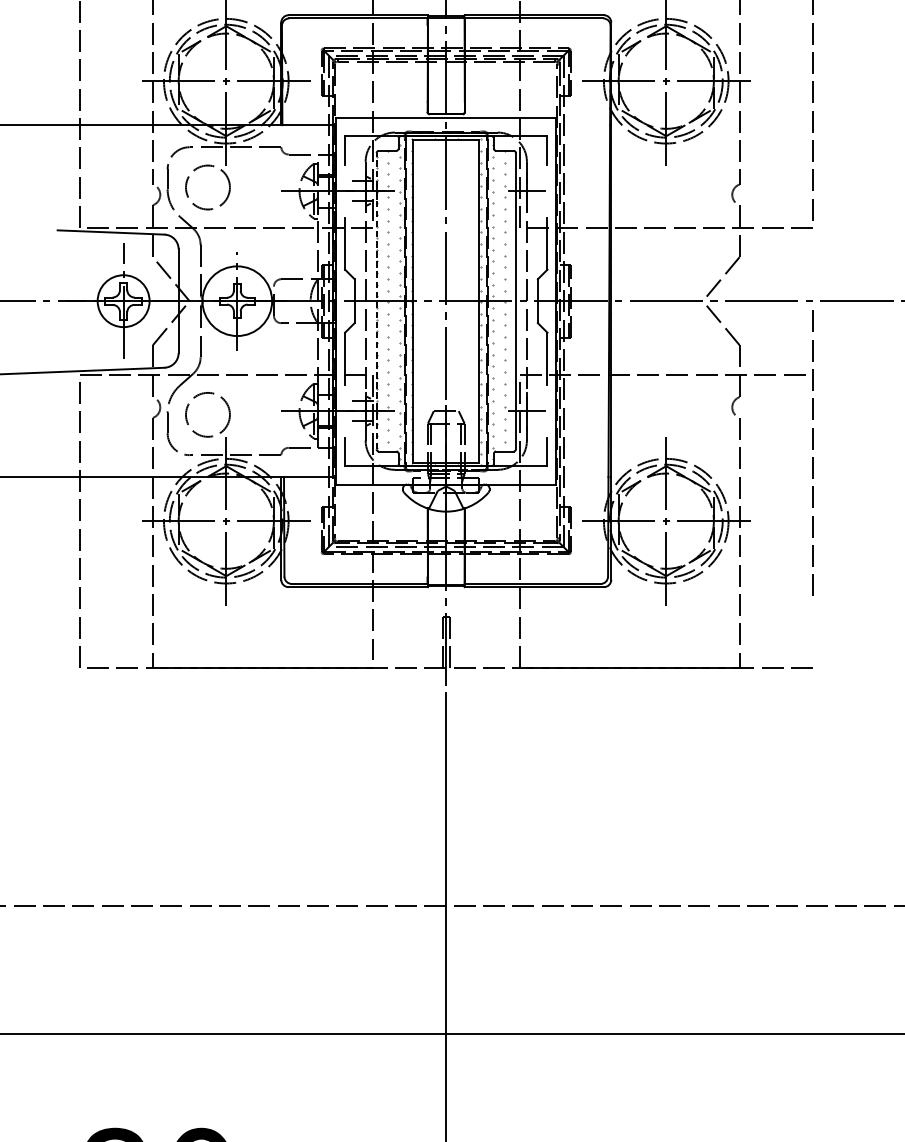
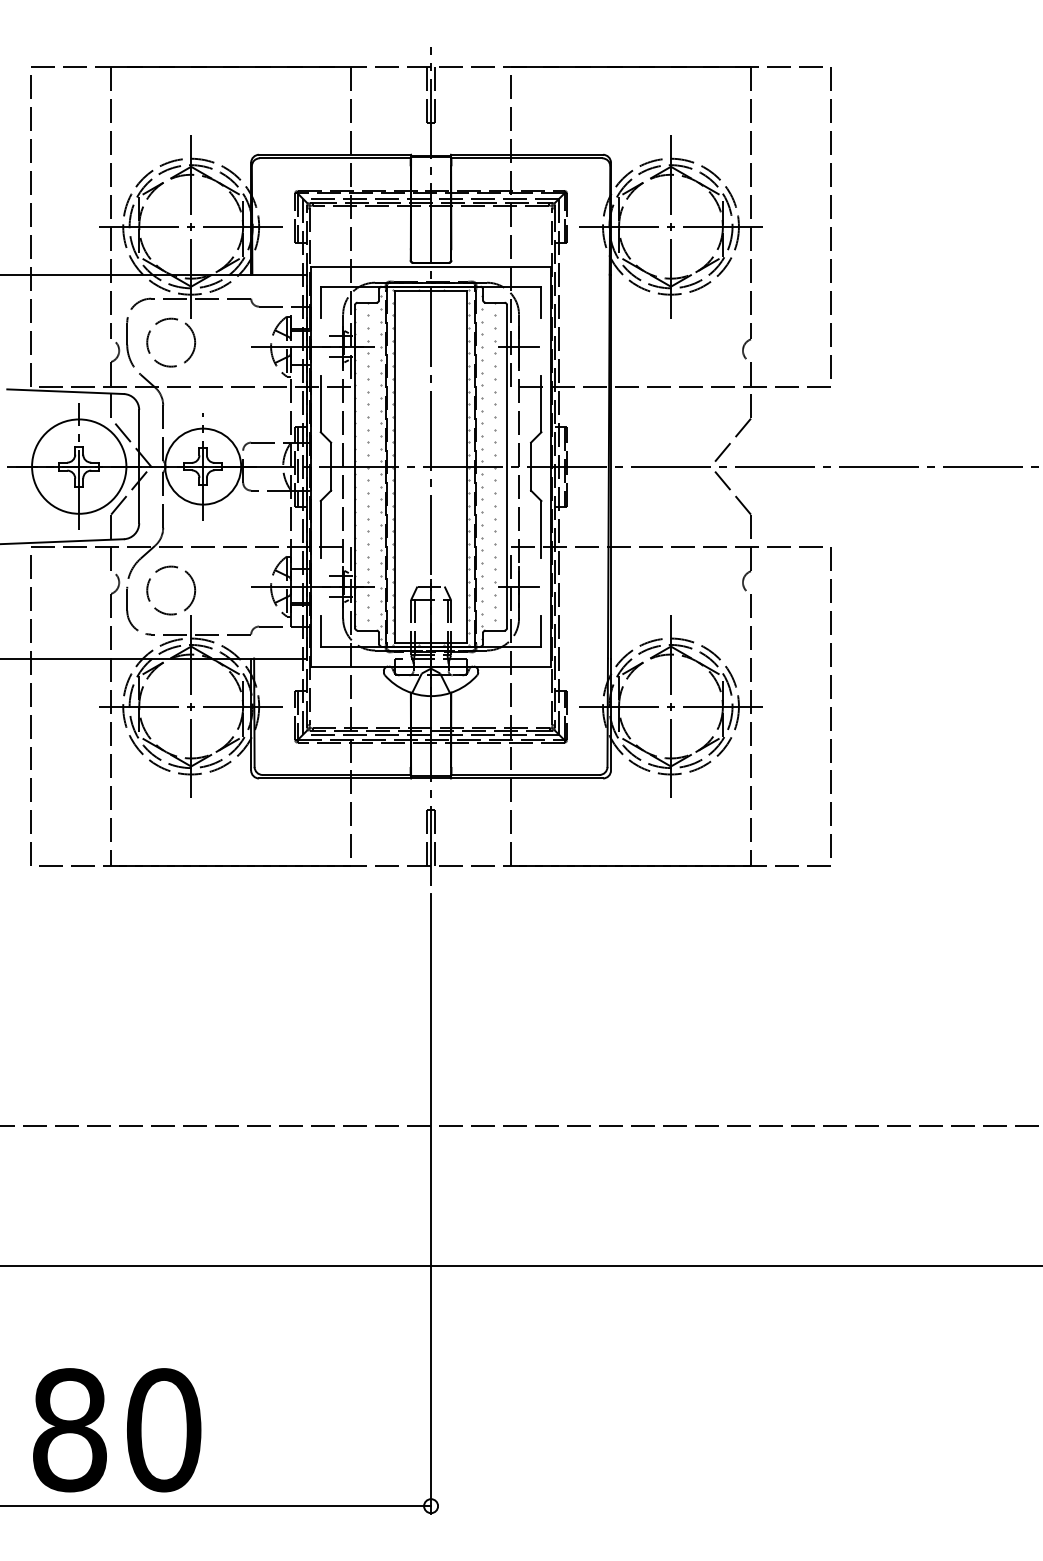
circle: (123, 301) -> (79, 466), size x1.67
line: (376, 301) -> (355, 466), dashed -> solid
line: (812, 449) -> (830, 698), moved

